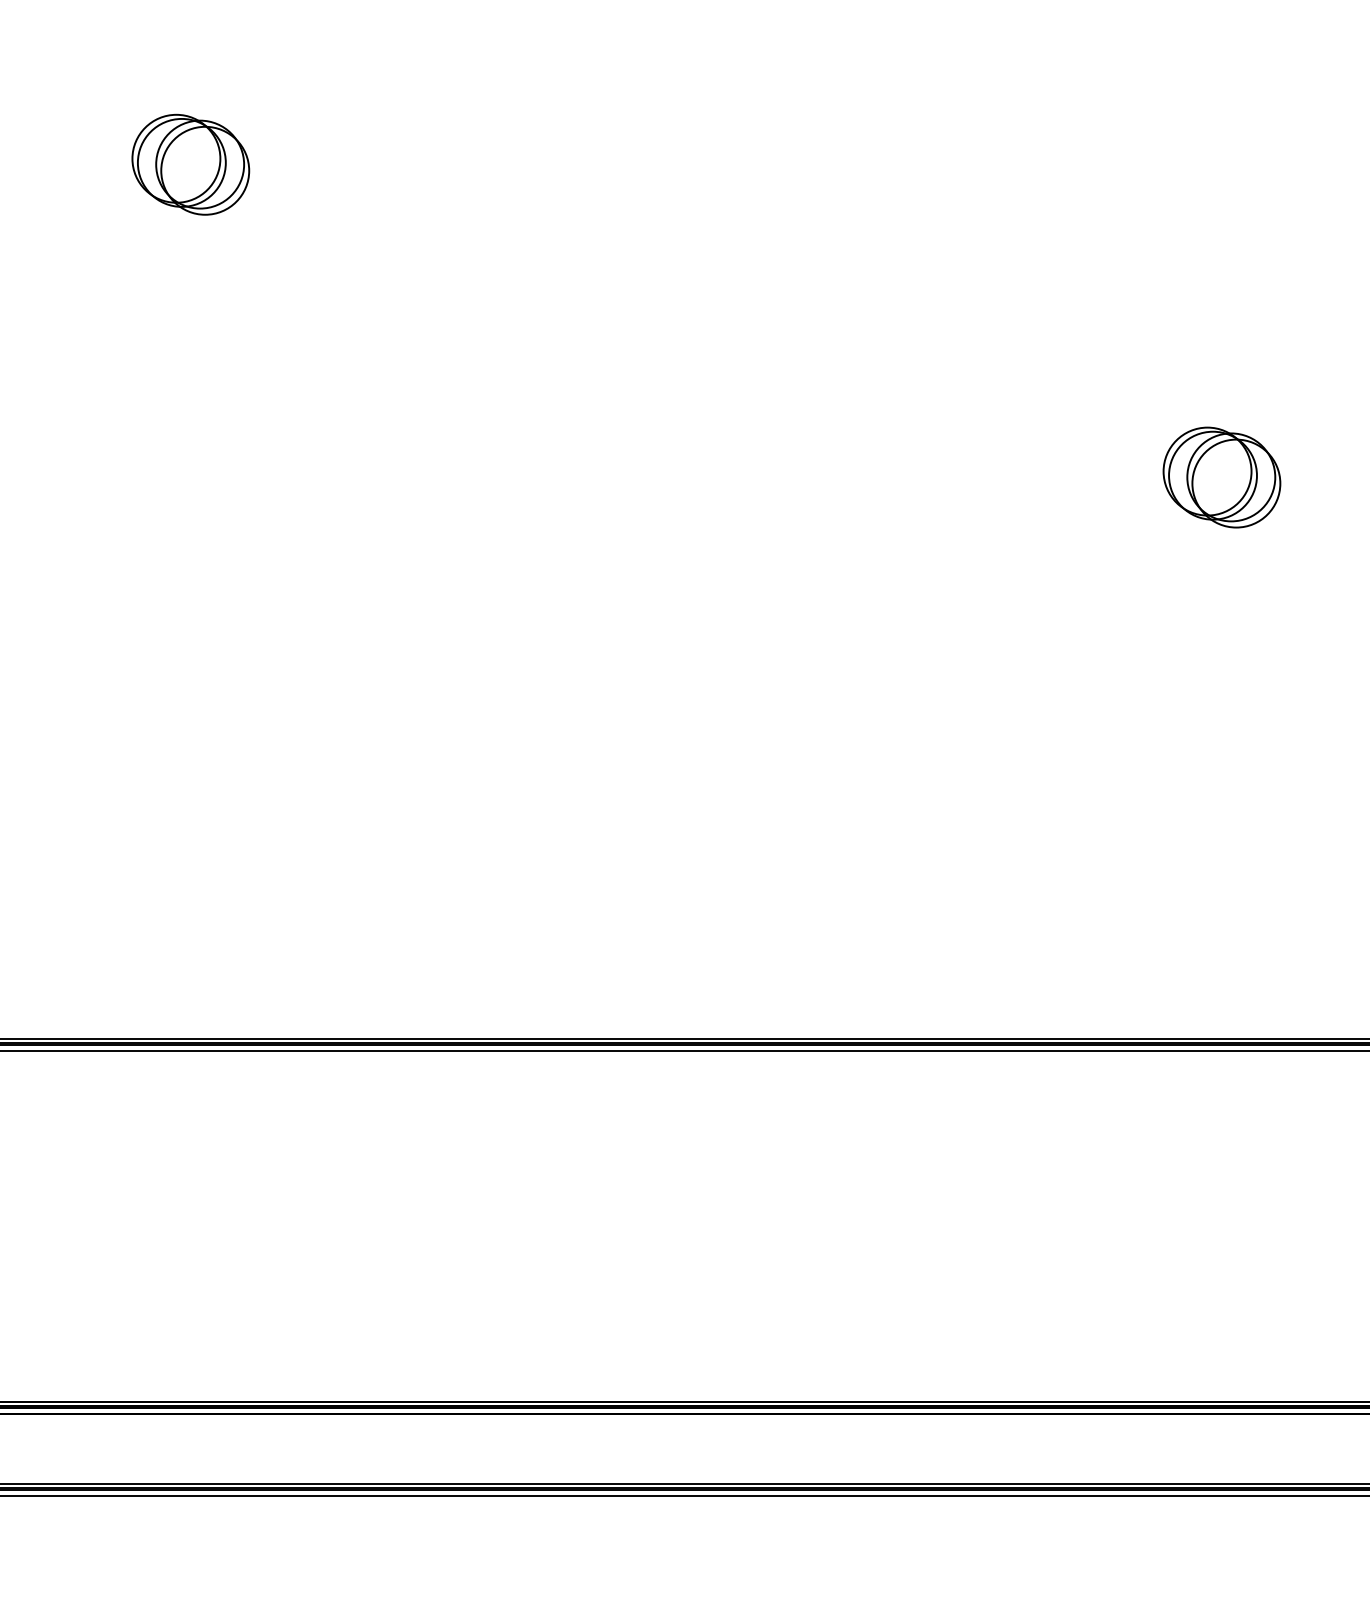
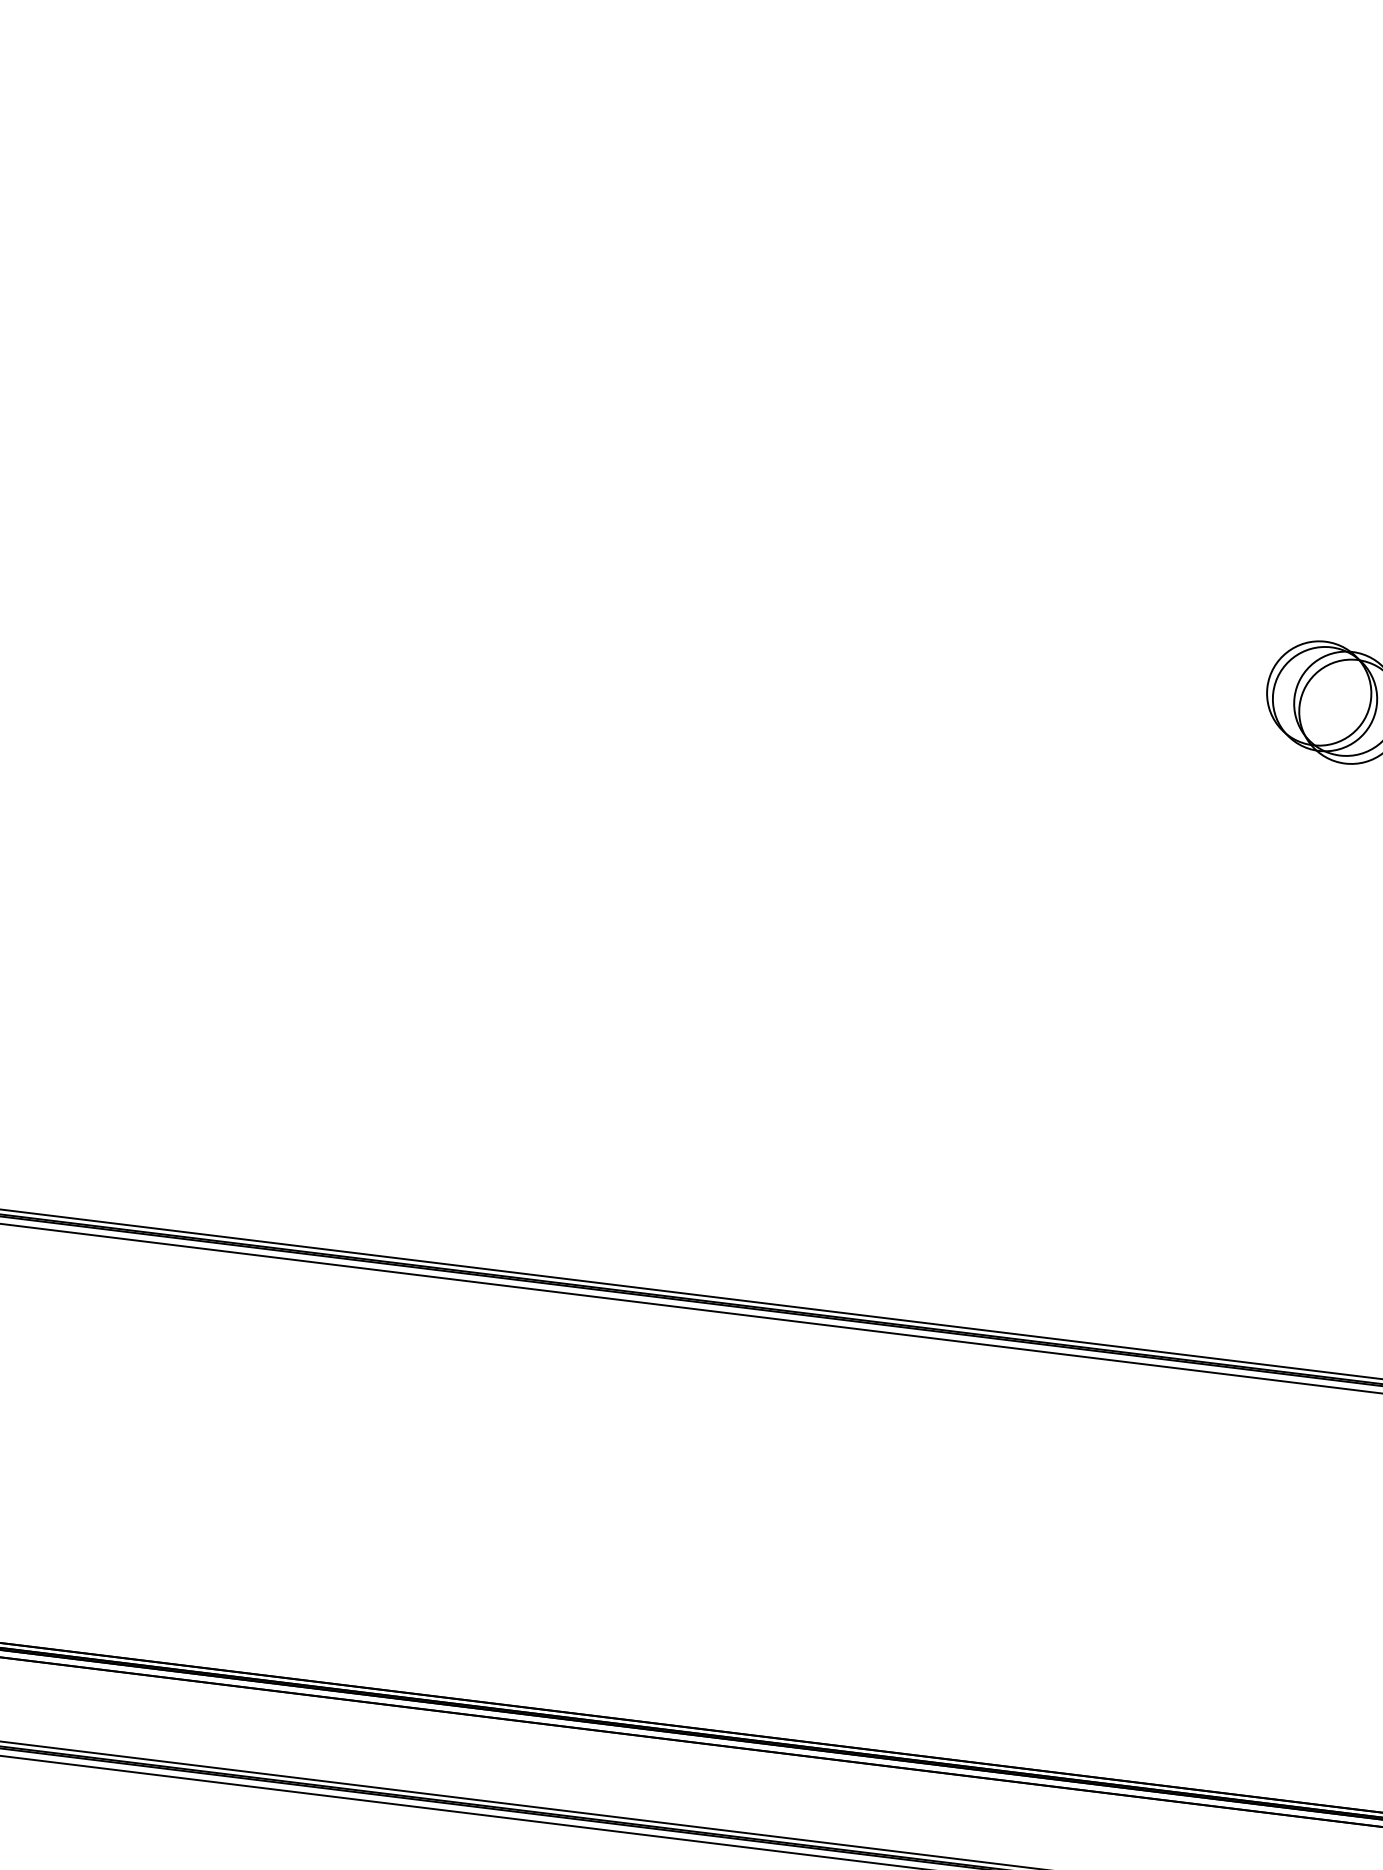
part: (190, 164) -> (166, 185), removed

